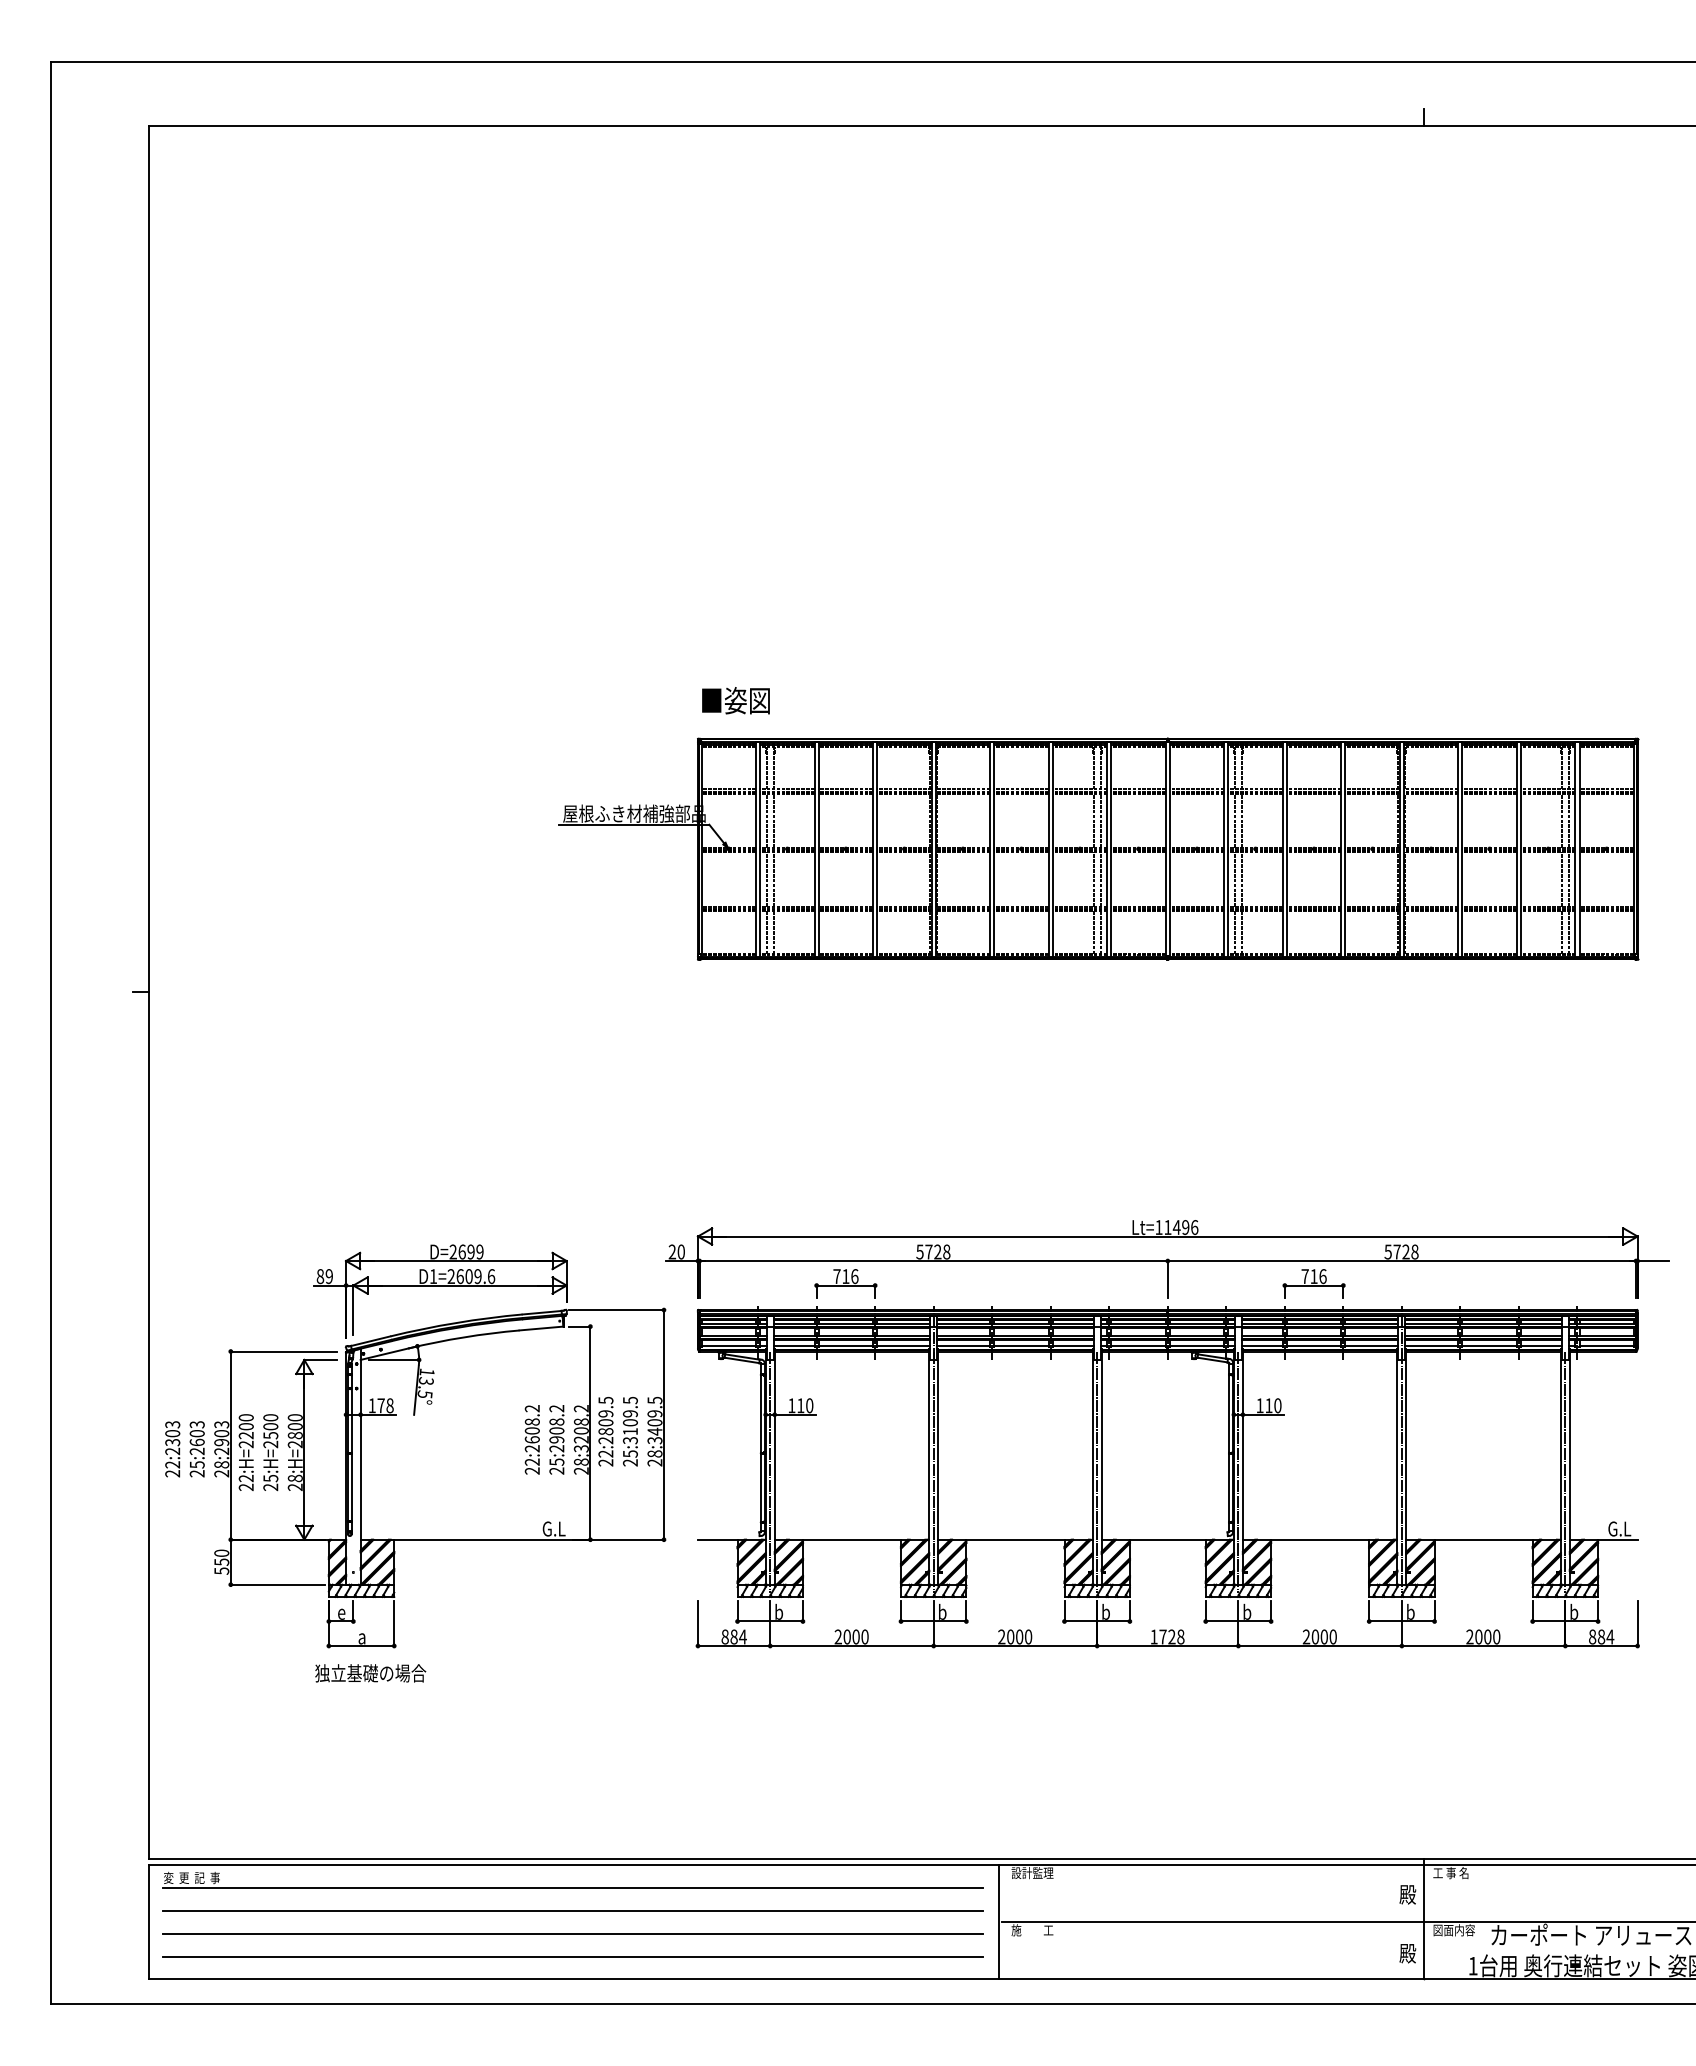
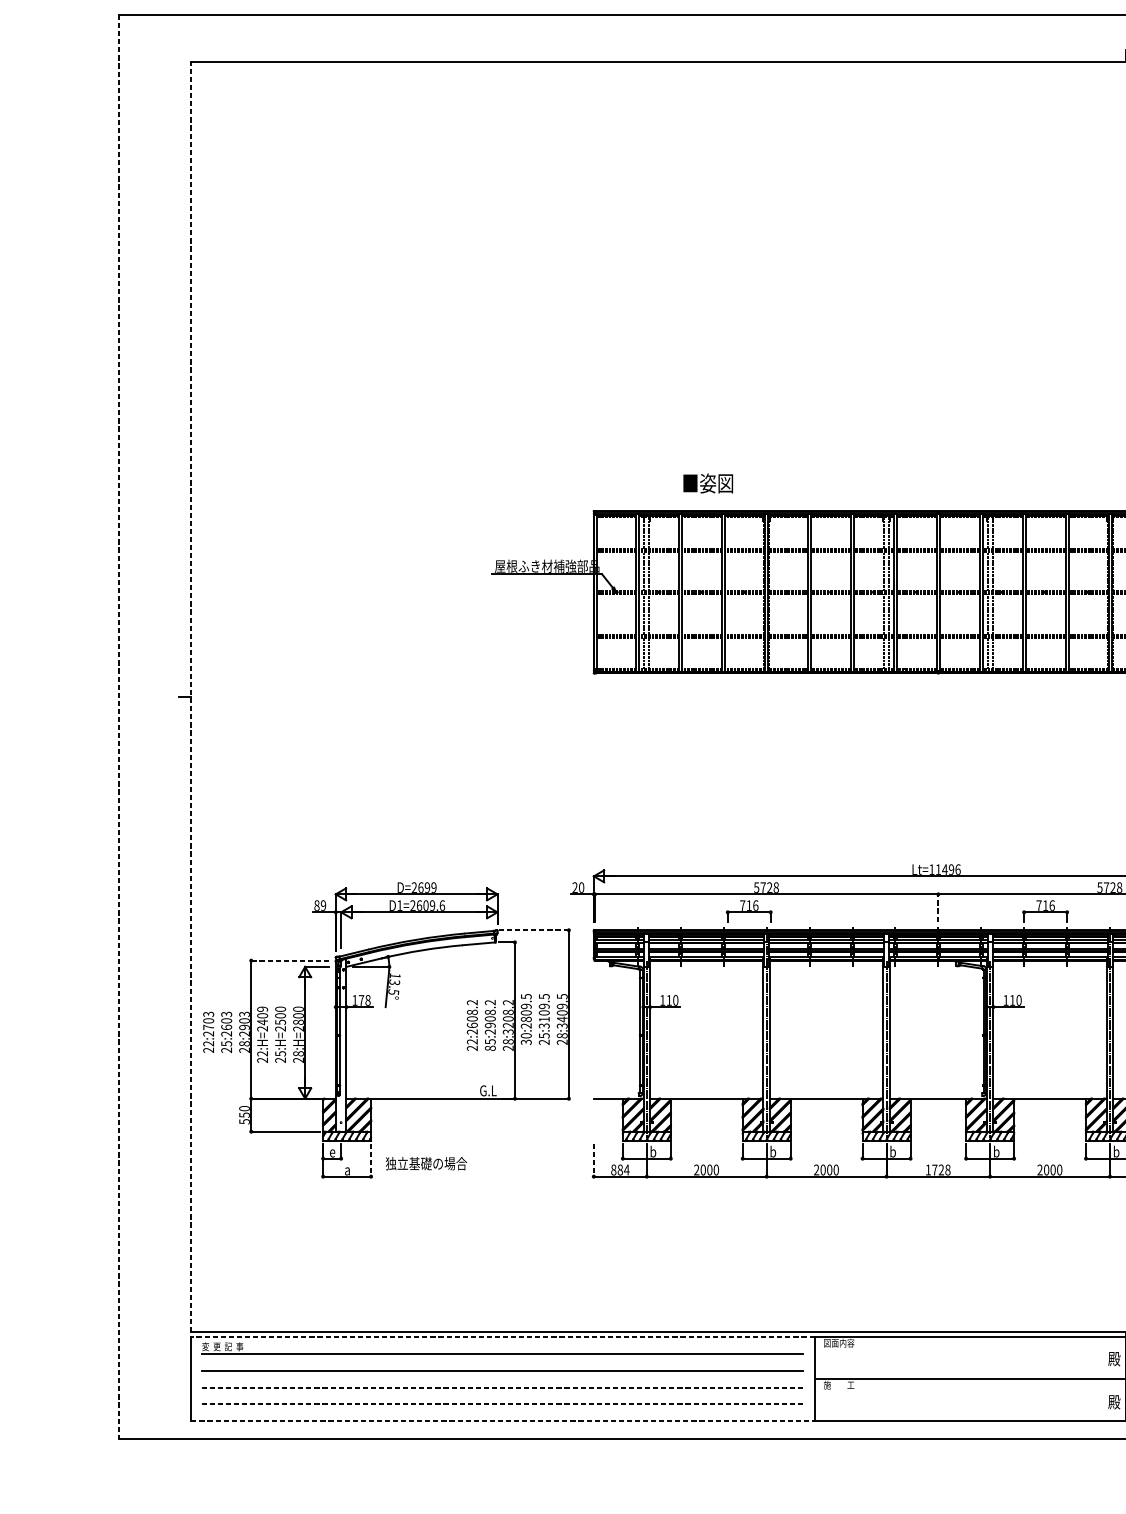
text: (735, 700) -> (707, 483), moved
line: (149, 991) -> (191, 696), solid -> dashed
line: (50, 1033) -> (119, 727), solid -> dashed
line: (1167, 1279) -> (938, 907), solid -> dashed
part: (845, 1283) -> (748, 910), moved
line: (616, 1310) -> (534, 930), solid -> dashed
line: (283, 1351) -> (289, 960), solid -> dashed
text: (245, 1426) -> (262, 1015), 22:H=2200 -> 22:H=2409
text: (172, 1442) -> (208, 1027), 22:2303 -> 22:2703
text: (605, 1458) -> (526, 1039), 22:2809.5 -> 30:2809.5
text: (556, 1470) -> (490, 1047), 25:2908.2 -> 85:2908.2
line: (394, 1623) -> (371, 1160), solid -> dashed
line: (697, 1623) -> (593, 1160), solid -> dashed
text: (370, 1673) -> (426, 1163), moved
line: (573, 1865) -> (502, 1337), solid -> dashed
text: (1032, 1873) -> (839, 1343), 設計監理 -> 図面内容
line: (572, 1933) -> (501, 1387), solid -> dashed
line: (572, 1956) -> (501, 1404), solid -> dashed
line: (574, 1979) -> (503, 1421), solid -> dashed

